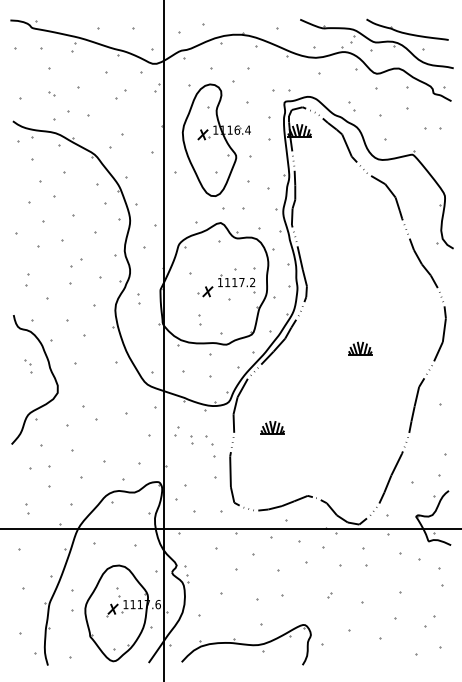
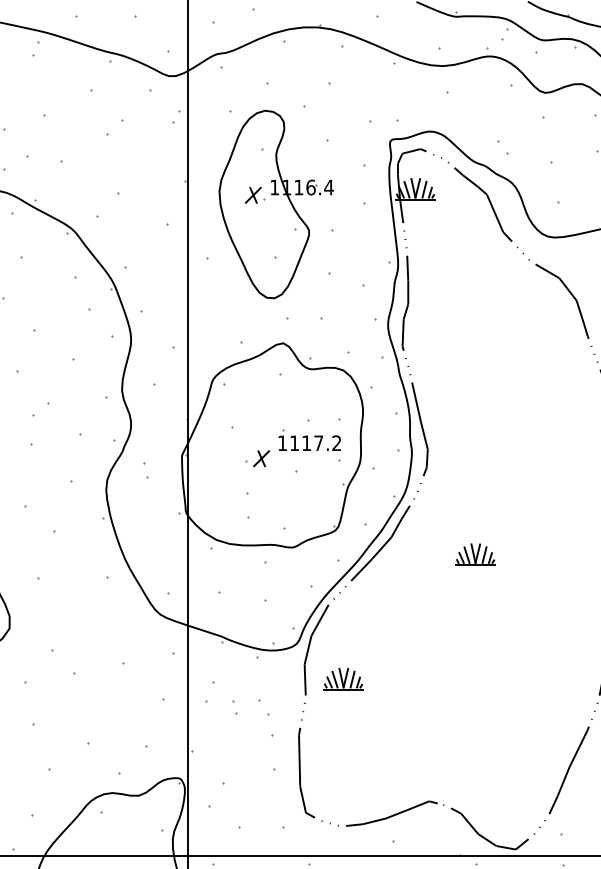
part: (199, 319) -> (247, 505), size x1.6
part: (360, 348) -> (475, 553), moved
part: (272, 427) -> (343, 678), moved
part: (176, 431) -> (208, 693), size x1.6

